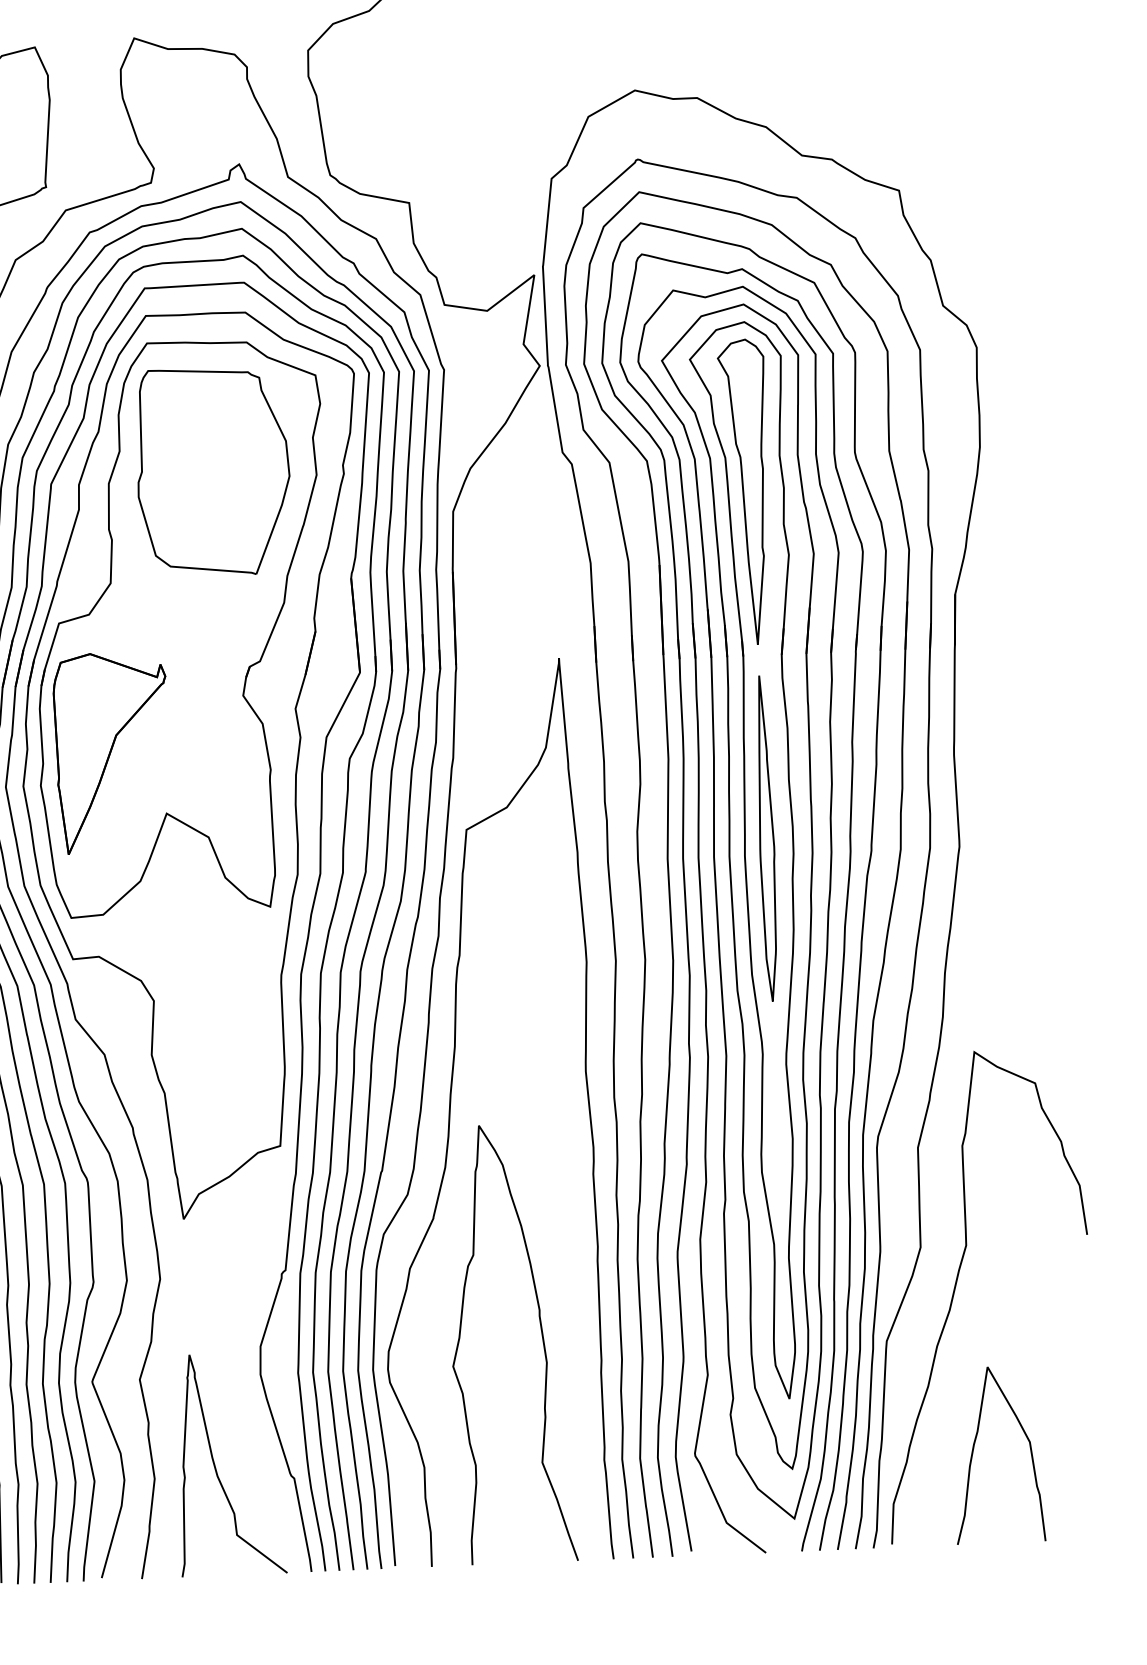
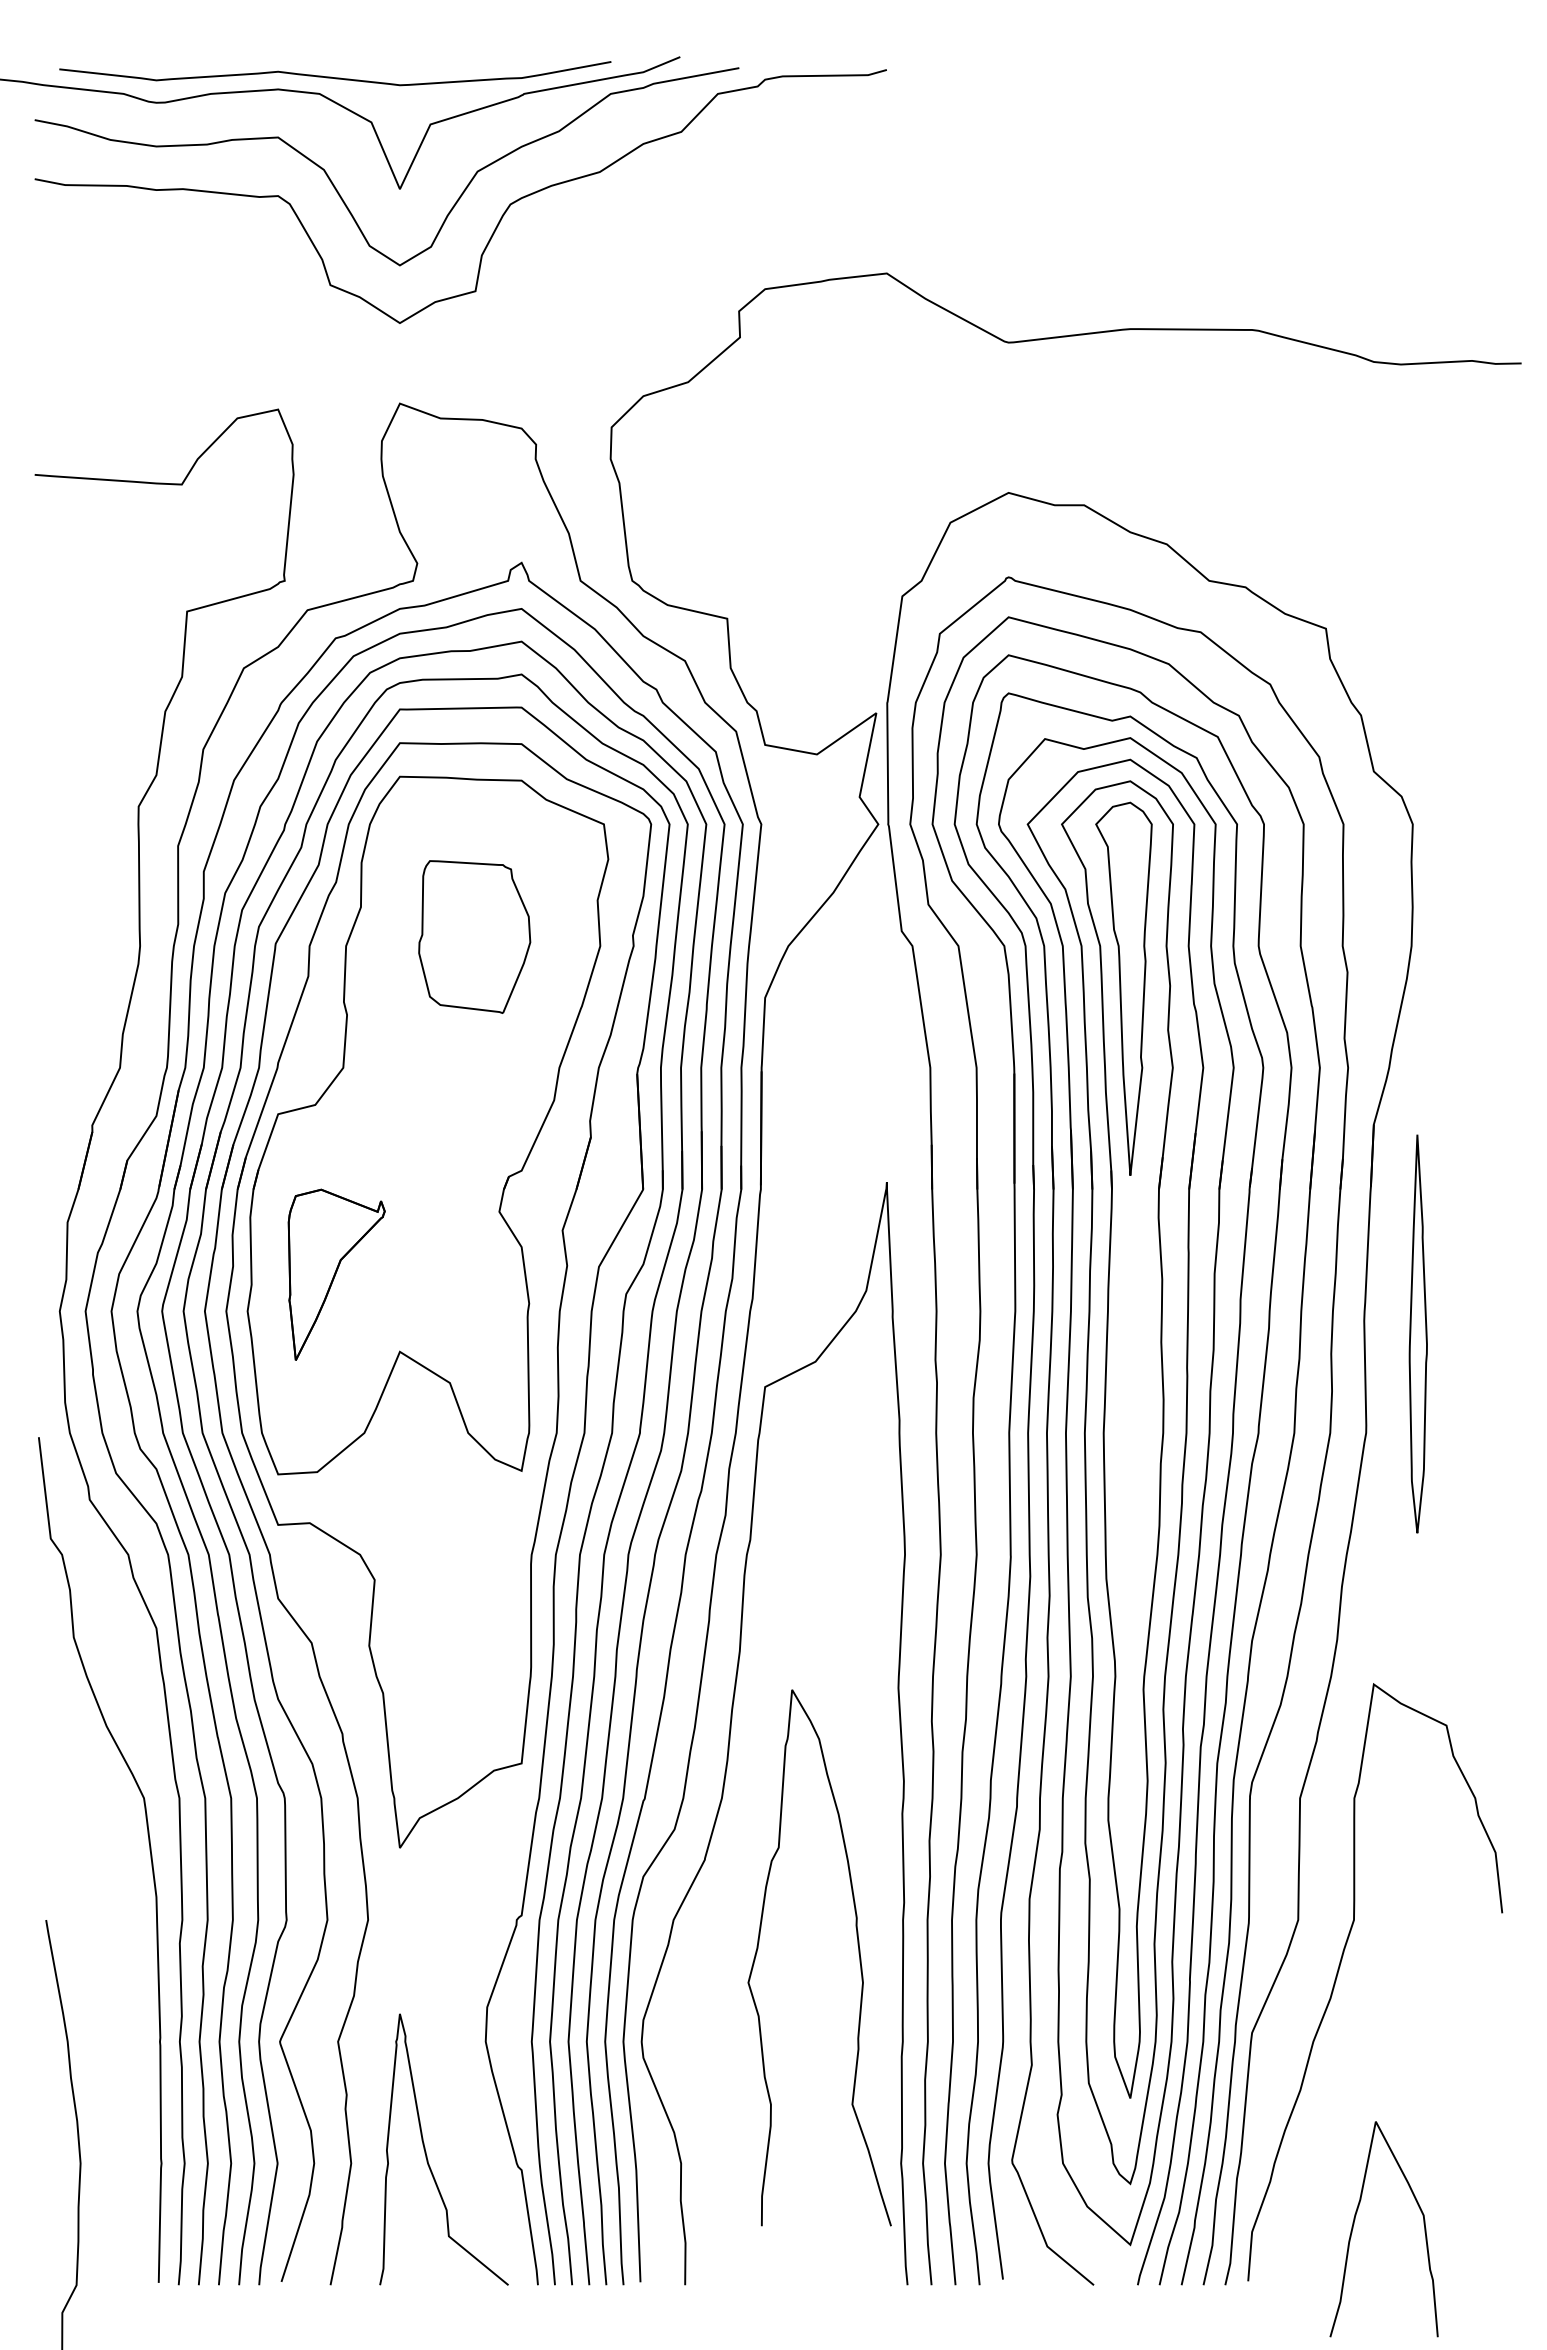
part: (213, 471) -> (474, 936), size x0.6
part: (112, 752) -> (336, 1274), size x0.7
part: (766, 838) -> (1417, 1333), moved
curve: (542, 1339) -> (858, 1954), moved
curve: (974, 1448) -> (1355, 2220), moved

